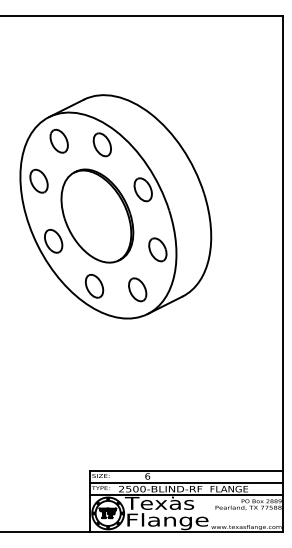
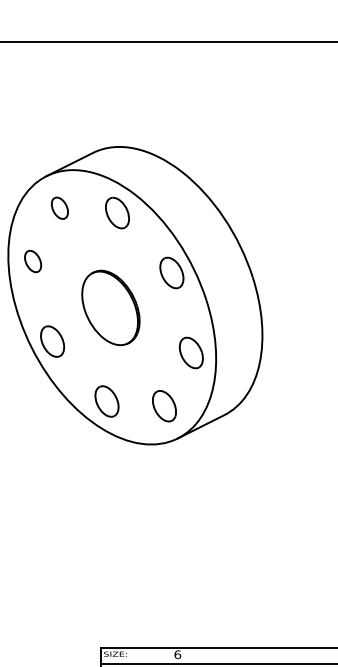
part: (58, 140) -> (59, 207), size x0.7
part: (38, 180) -> (32, 260), size x0.7
part: (97, 215) -> (110, 307), size x0.6

